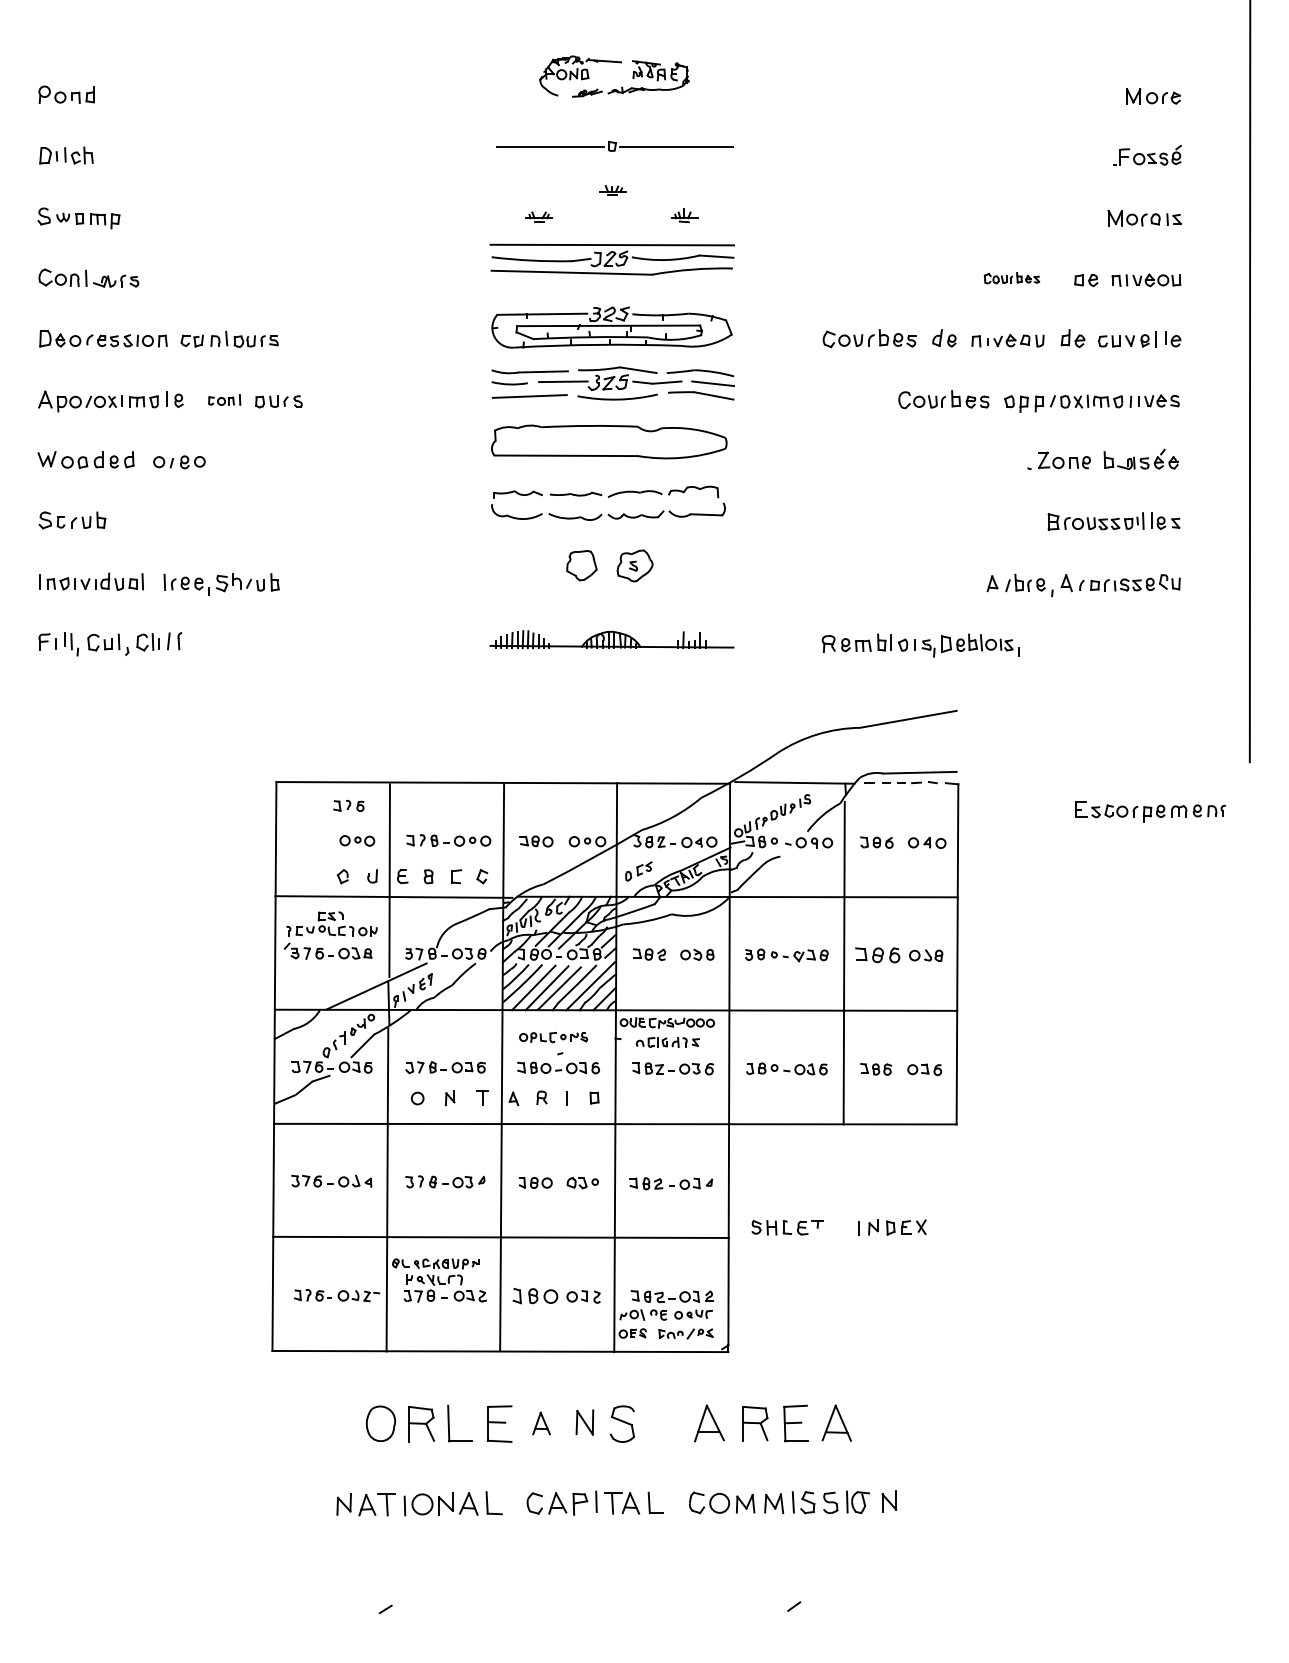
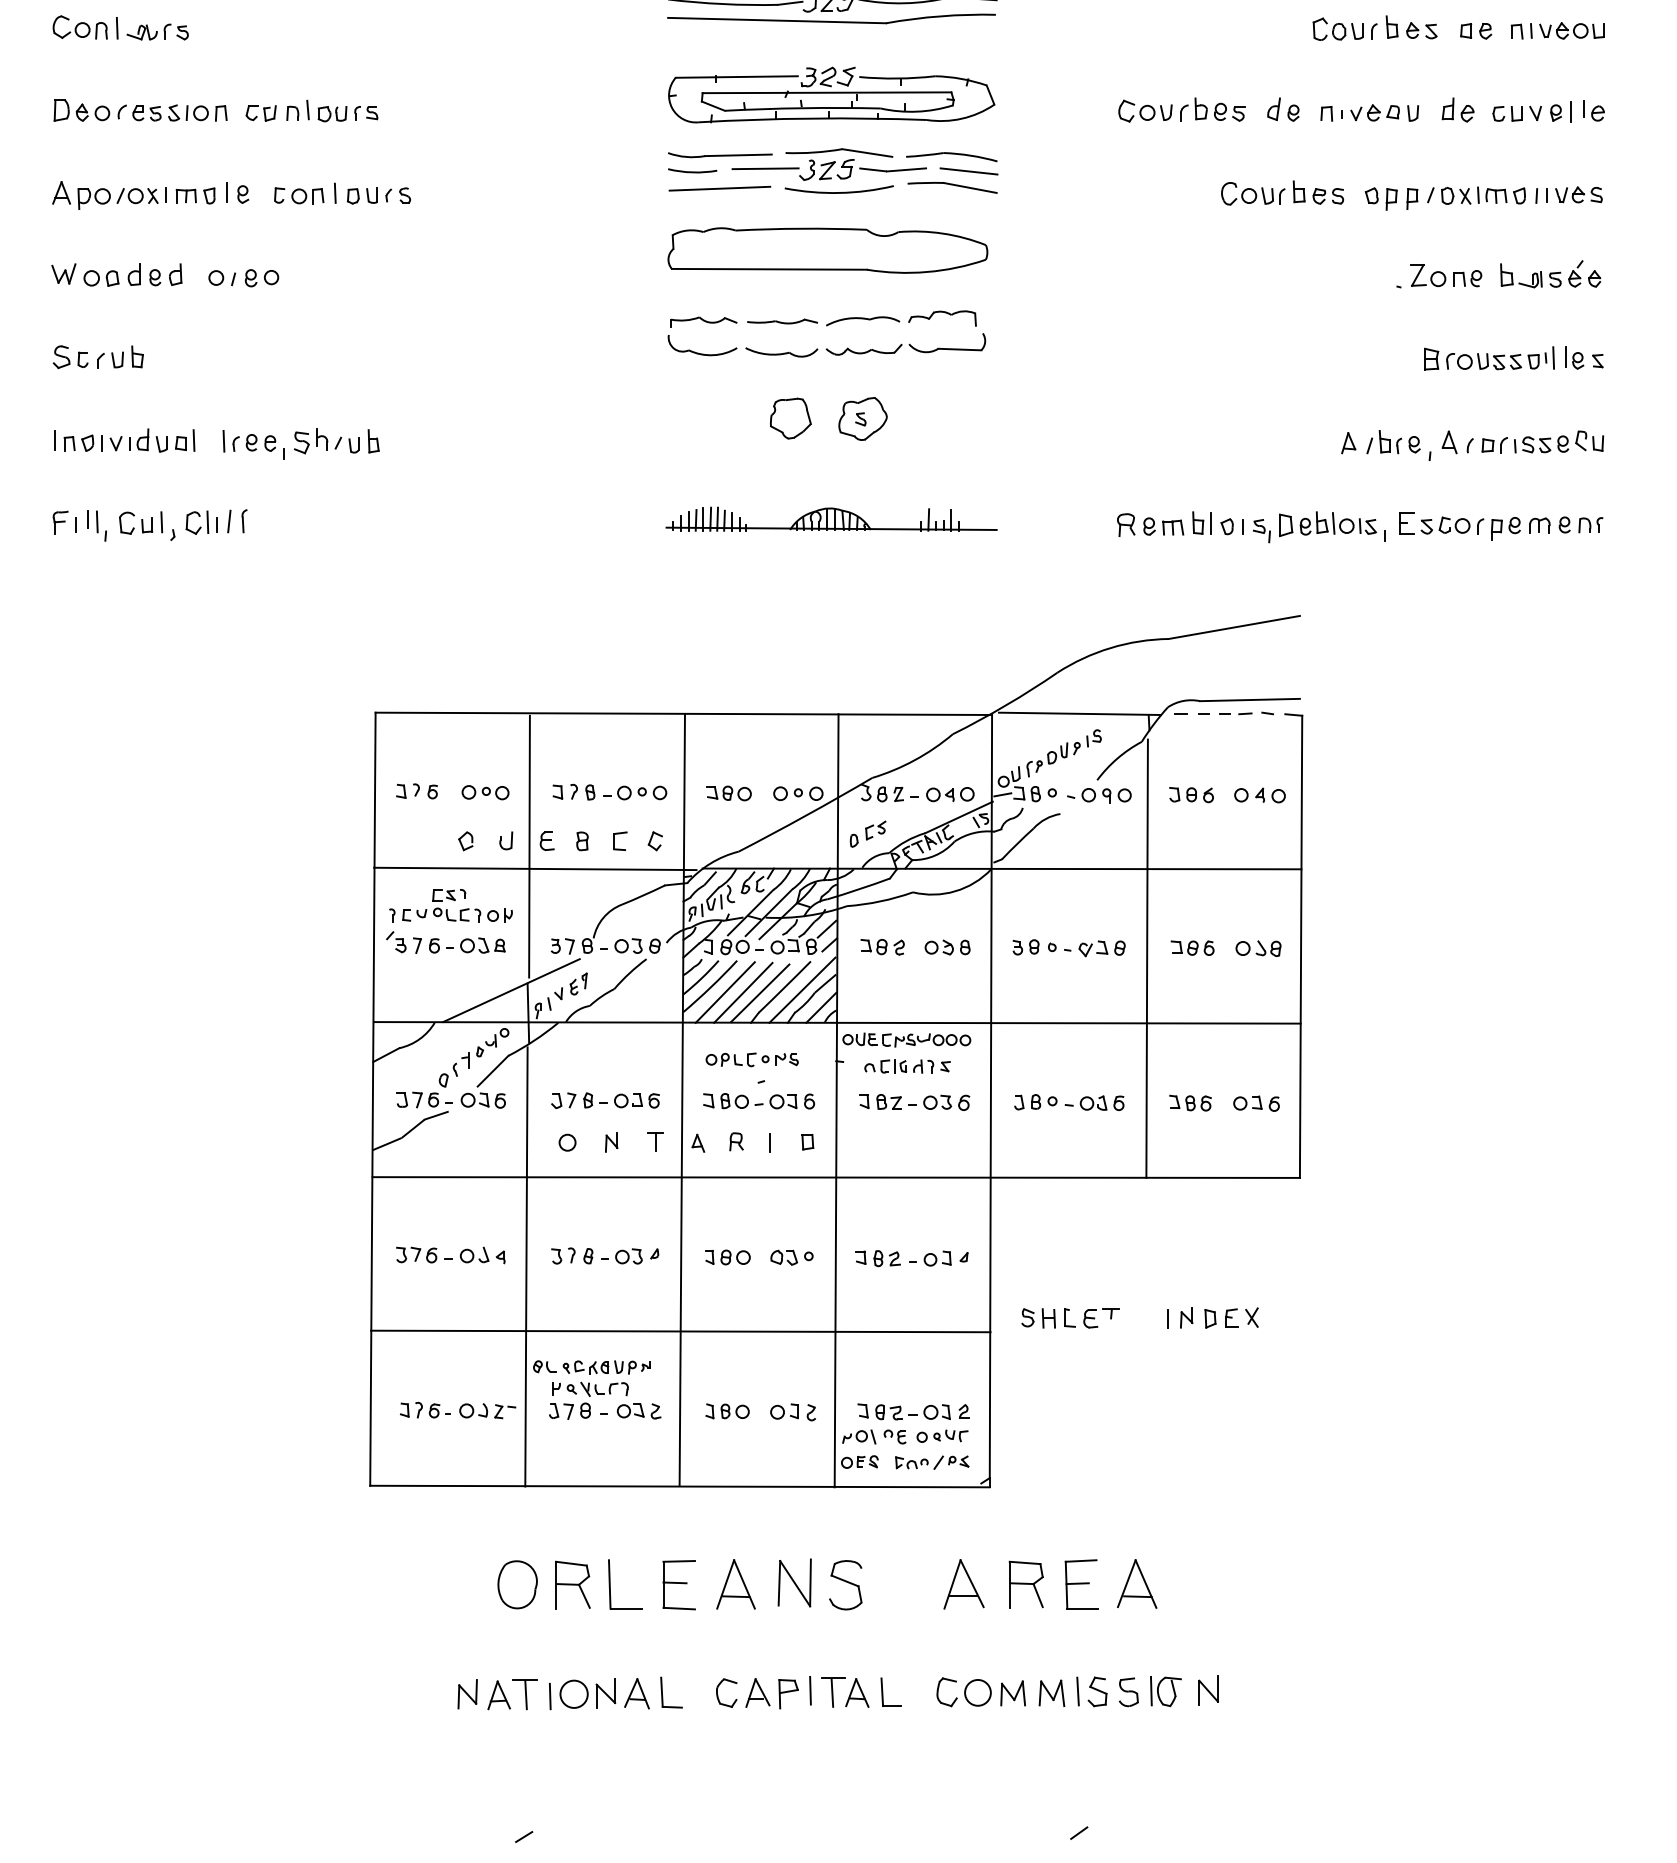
part: (1011, 277) -> (1374, 27), size x1.67
part: (224, 399) -> (305, 192), size x1.43
part: (348, 805) -> (416, 790), moved
part: (1150, 811) -> (1500, 525), moved
part: (877, 955) -> (1192, 948), size x0.71
part: (535, 1296) -> (727, 1411), size x0.71
part: (584, 1422) -> (794, 1582), size x1.43
part: (541, 1423) -> (735, 1584), size x1.67

